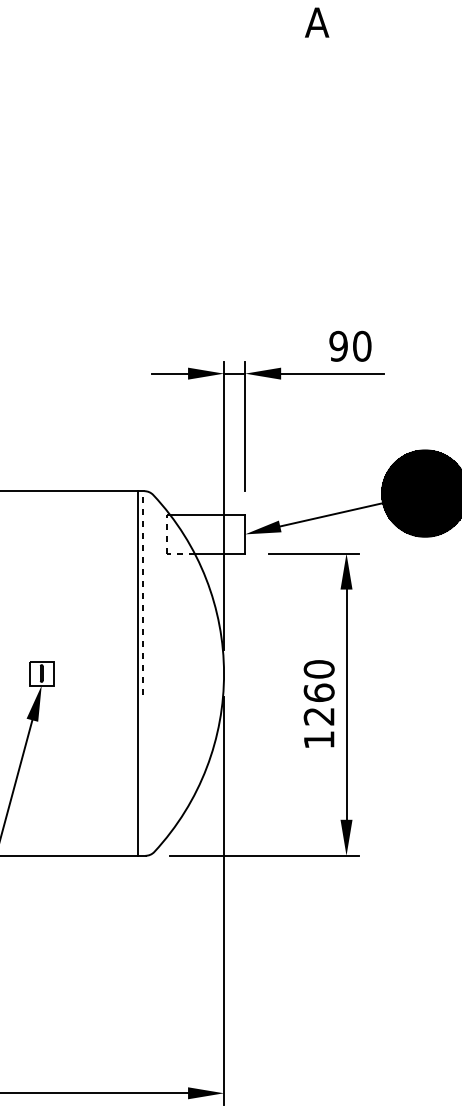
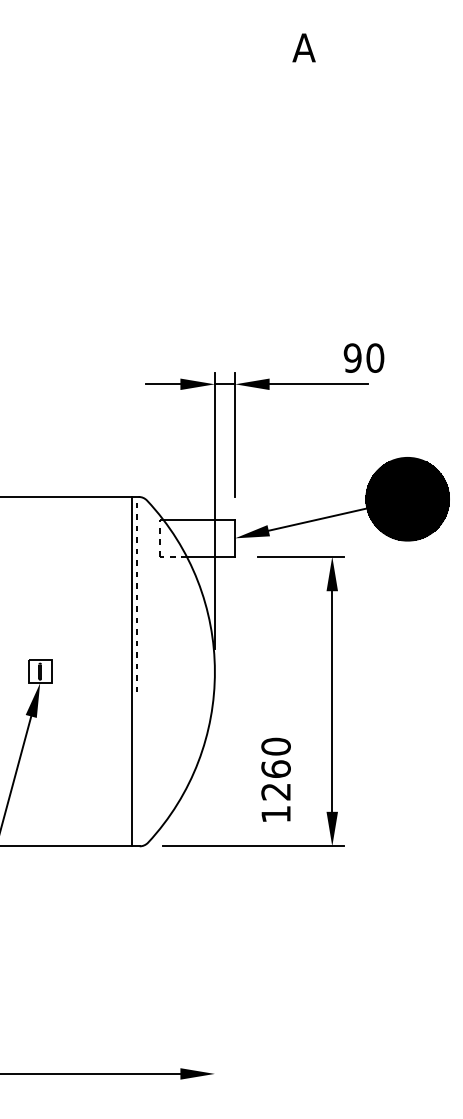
text: (349, 345) -> (363, 357), moved
text: (318, 703) -> (275, 779), moved
line: (223, 900) -> (214, 889), removed

